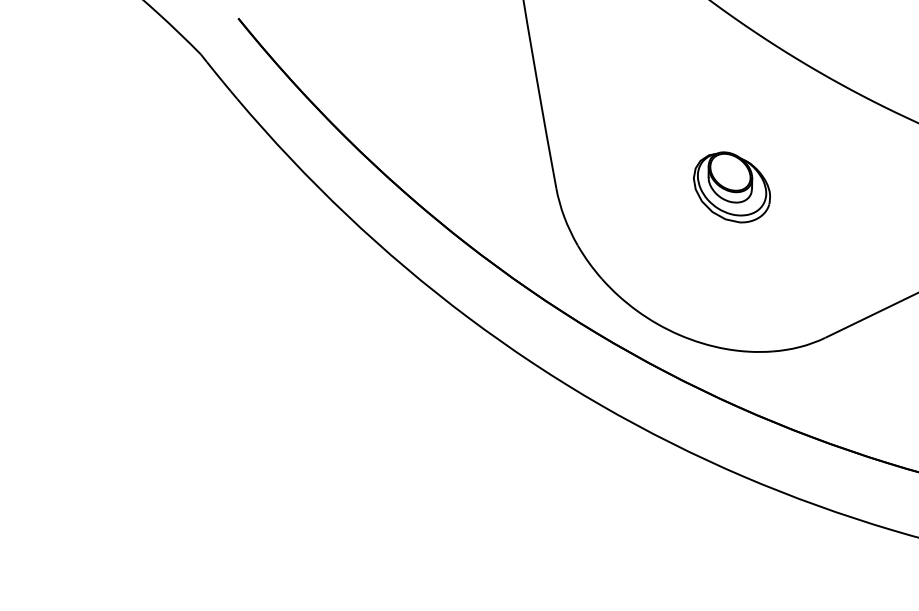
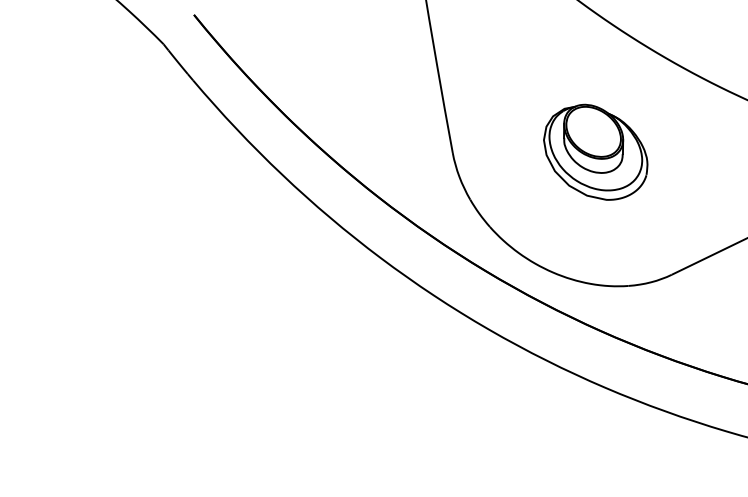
part: (731, 187) -> (595, 152), size x1.67

